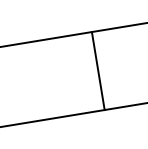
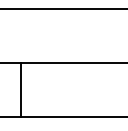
line: (98, 70) -> (21, 89), moved

